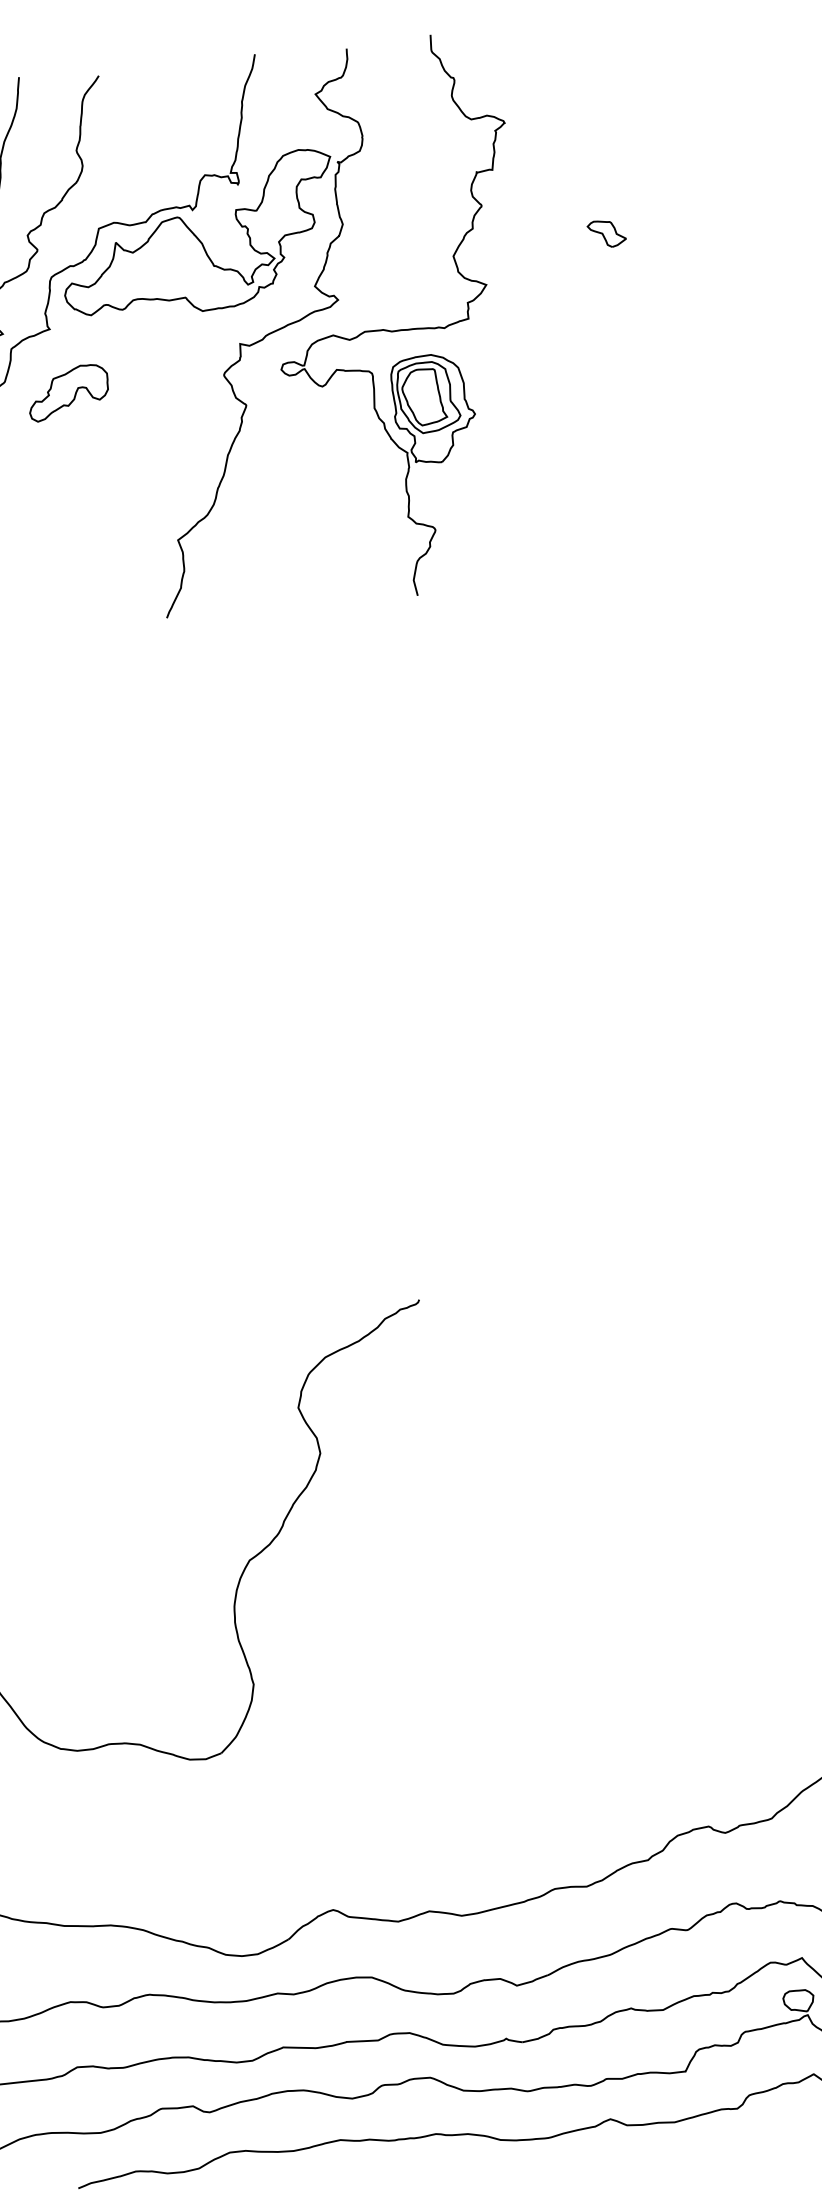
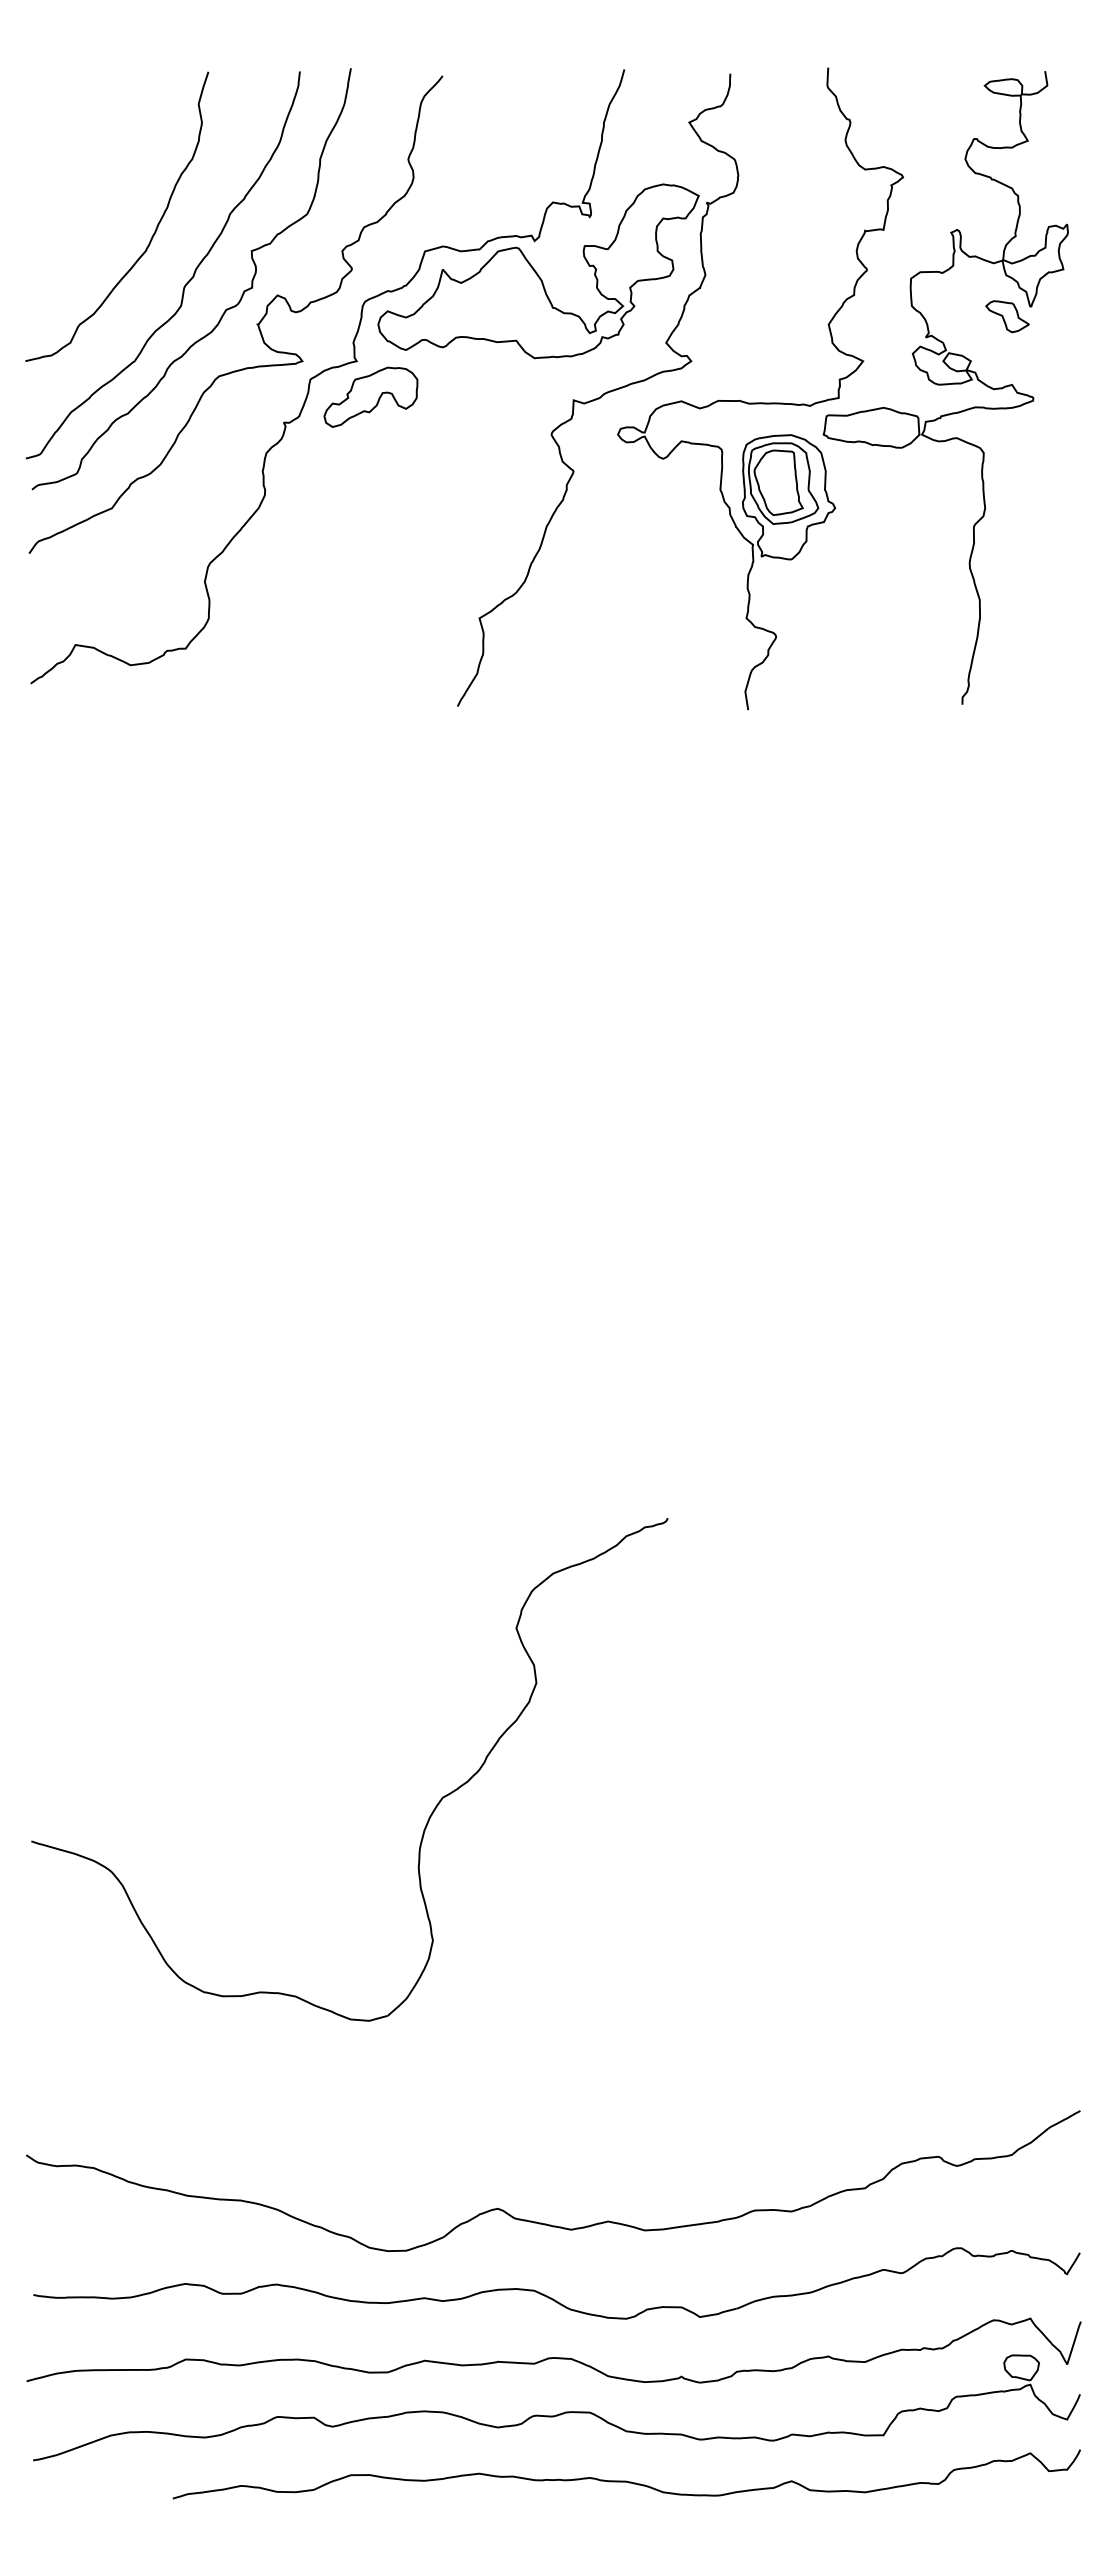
part: (559, 300) -> (945, 387), added
part: (68, 392) -> (370, 396), moved

